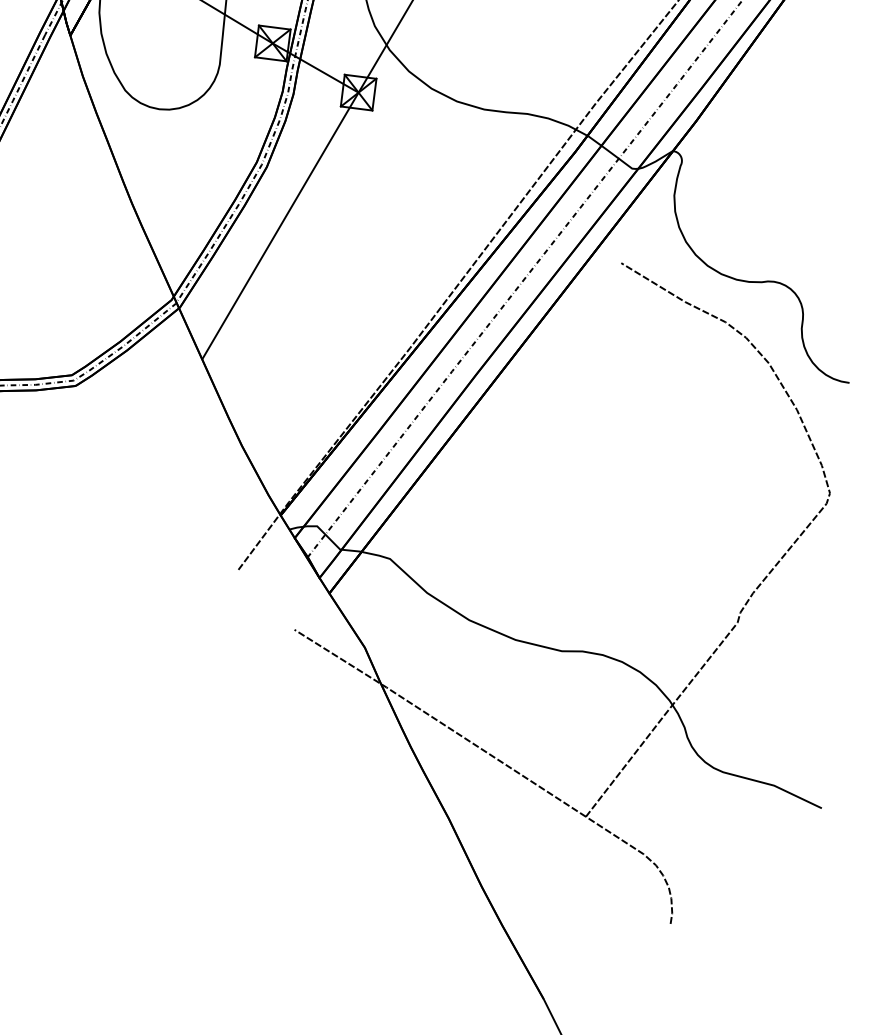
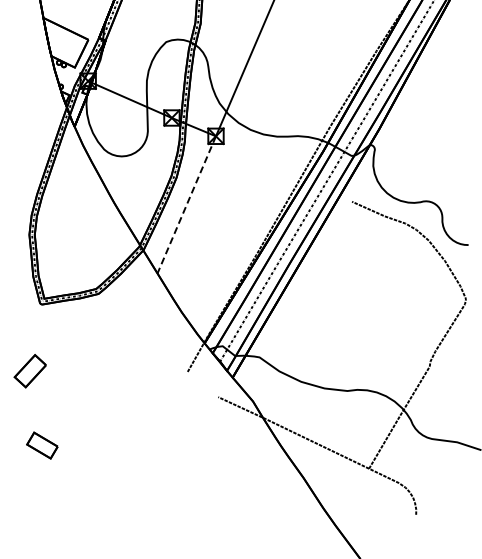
line: (279, 225) -> (186, 204), solid -> dashed

